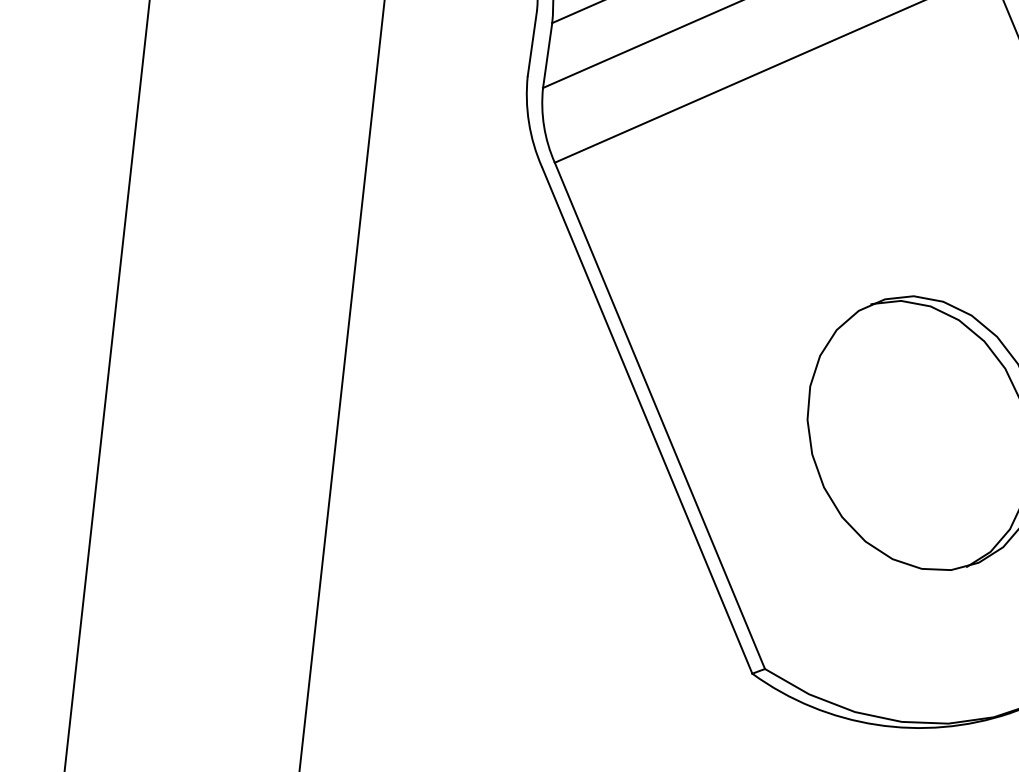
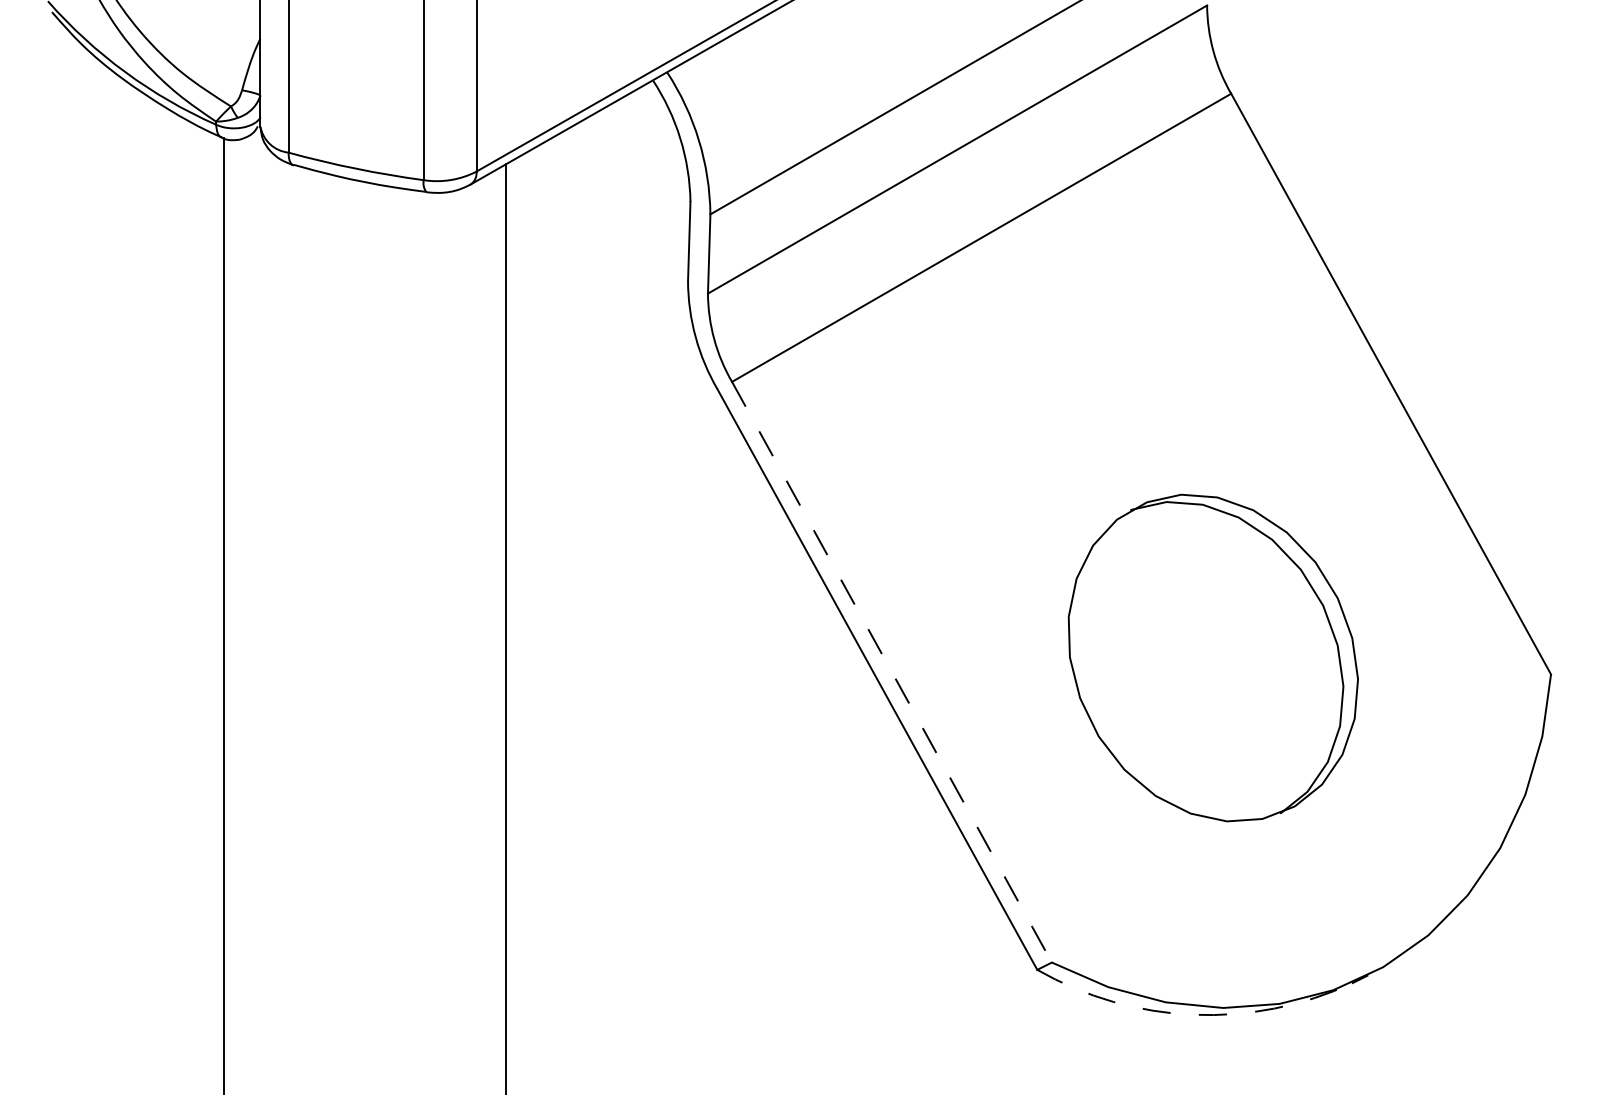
line: (660, 416) -> (892, 672), solid -> dashed
arc: (876, 724) -> (1193, 1014), solid -> dashed

